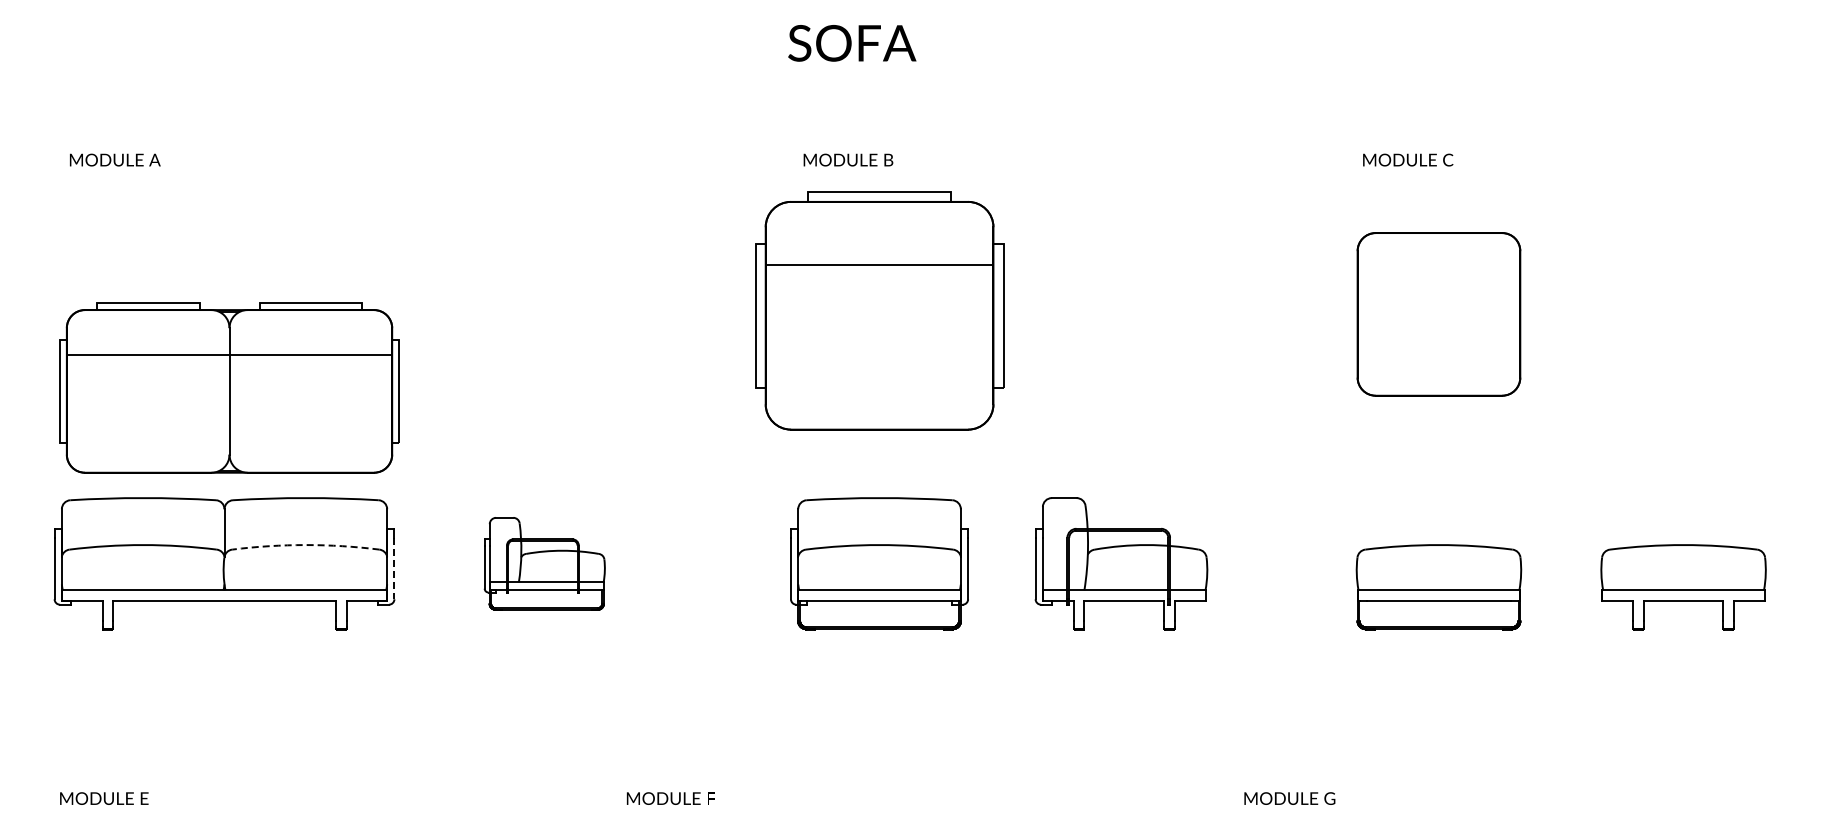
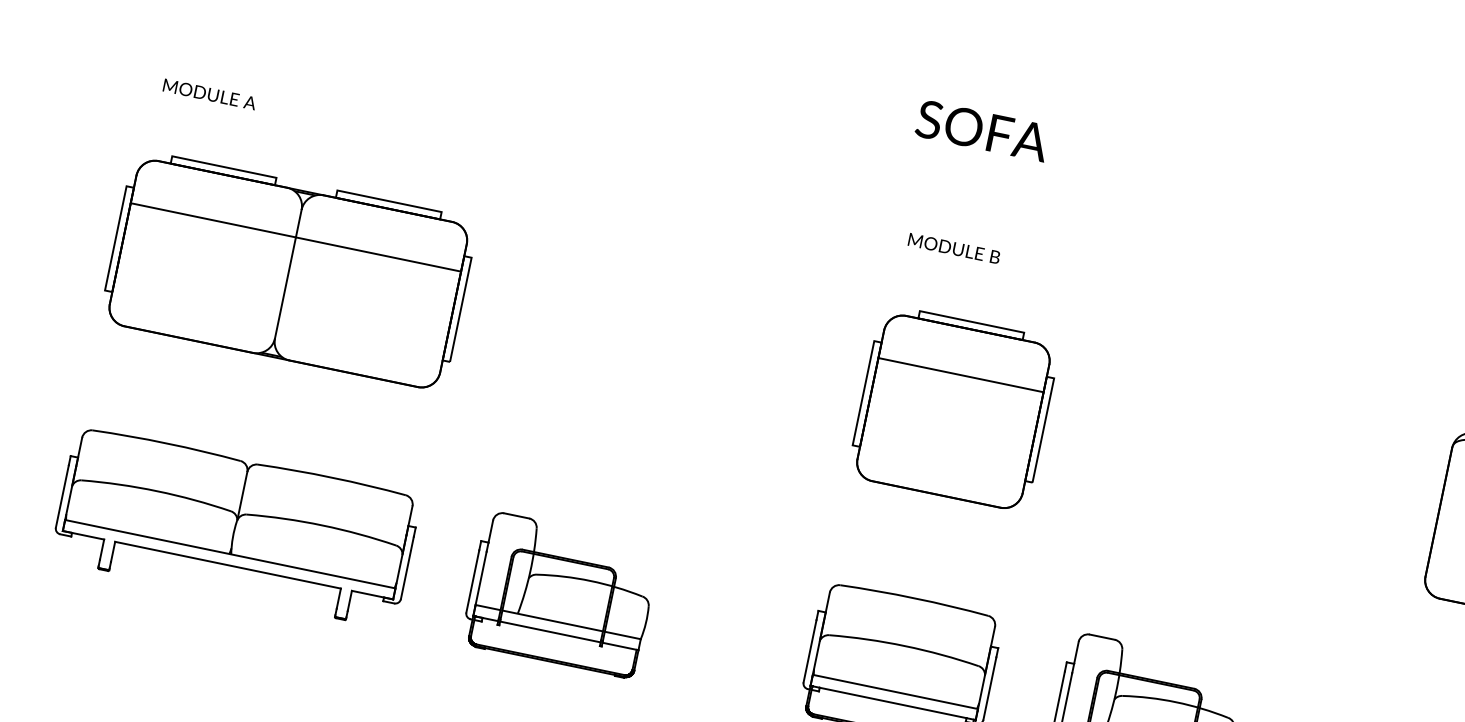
part: (879, 310) -> (954, 407), size x0.71
part: (229, 387) -> (289, 270), moved
arc: (305, 545) -> (321, 525), dashed -> solid
part: (544, 563) -> (560, 594), size x1.43
line: (394, 568) -> (407, 567), dashed -> solid

